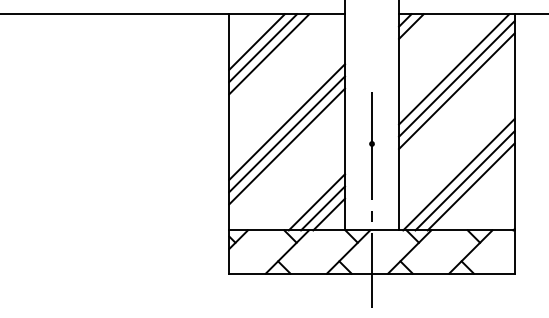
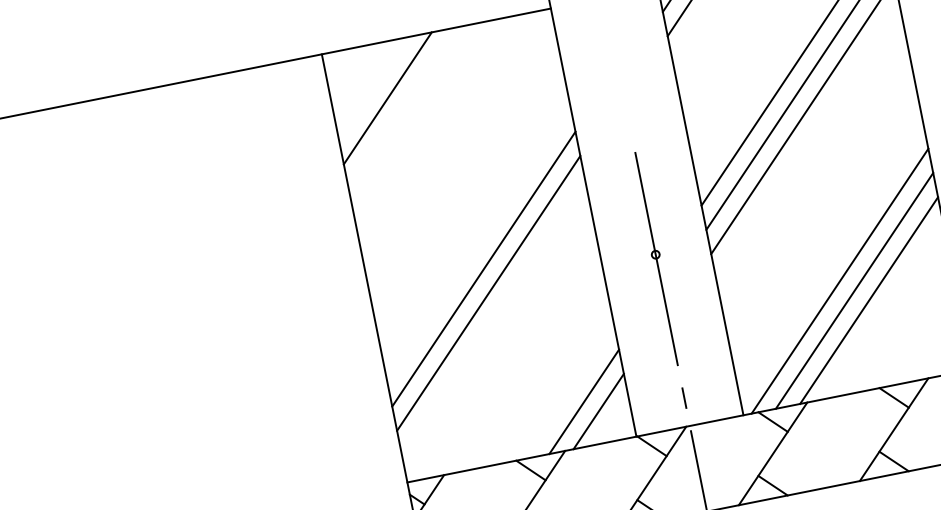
line: (263, 48) -> (403, 108), removed
line: (269, 54) -> (417, 118), removed
line: (287, 121) -> (479, 243), removed
line: (316, 202) -> (568, 392), removed

